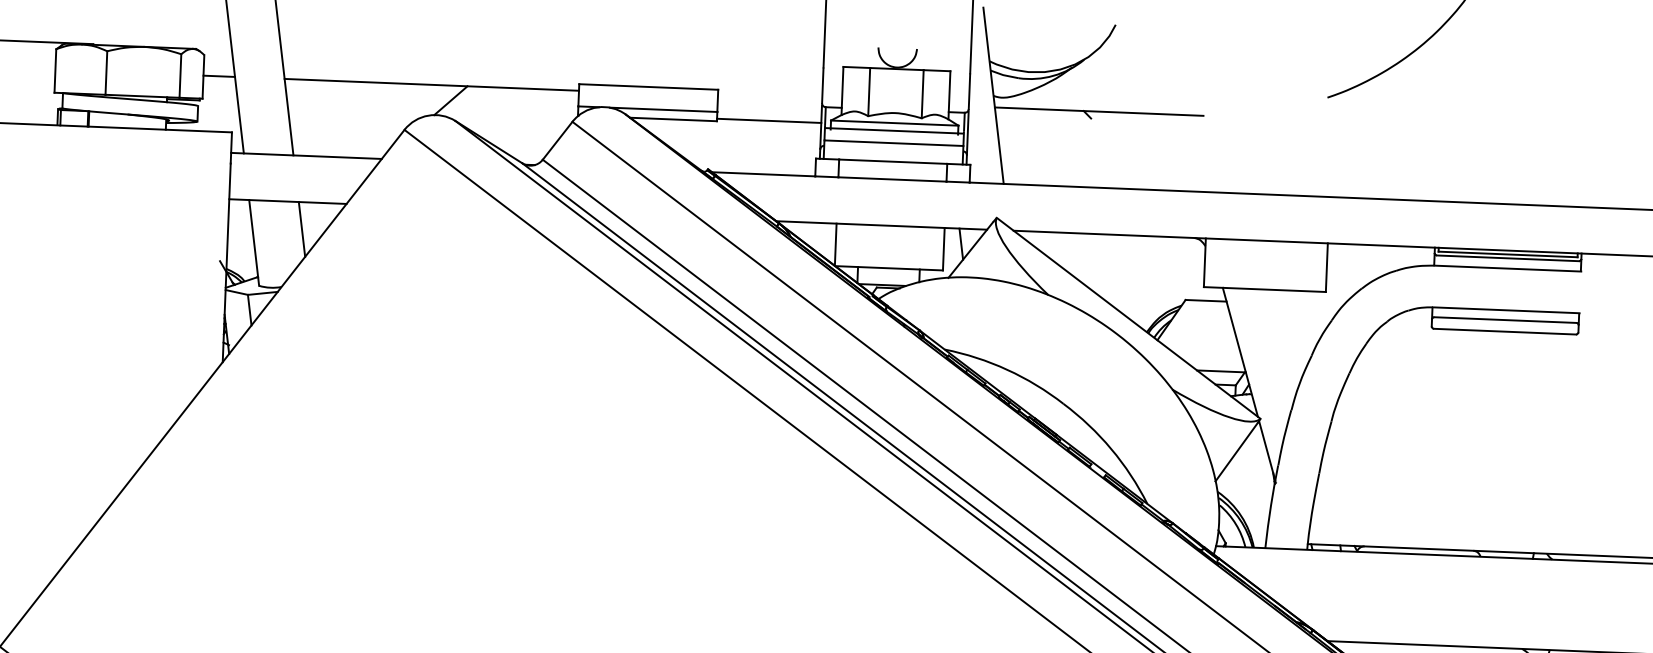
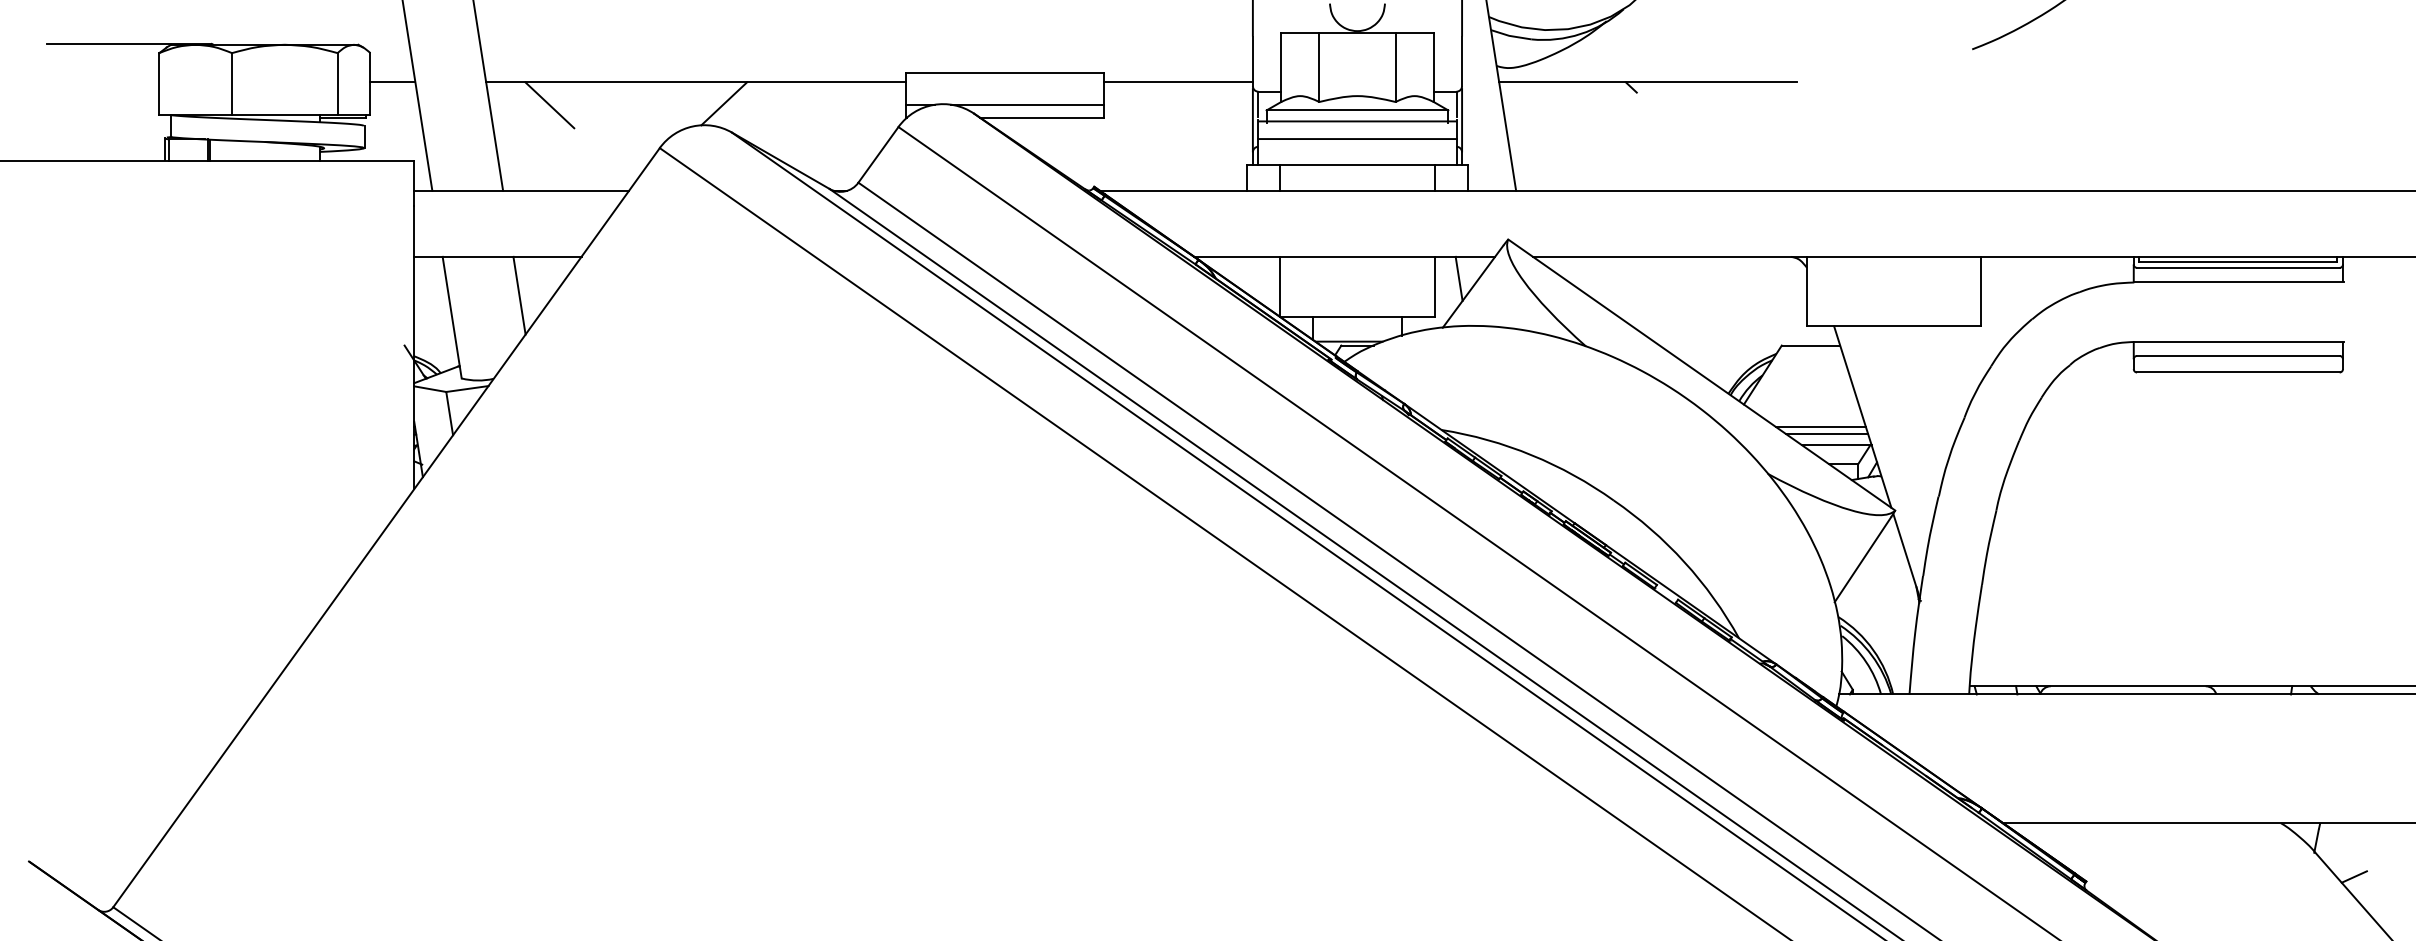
line: (328, 96) -> (549, 105), added
line: (769, 120) -> (1178, 82), moved
line: (1210, 357) -> (1820, 426), added
line: (1215, 363) -> (1827, 434), added

